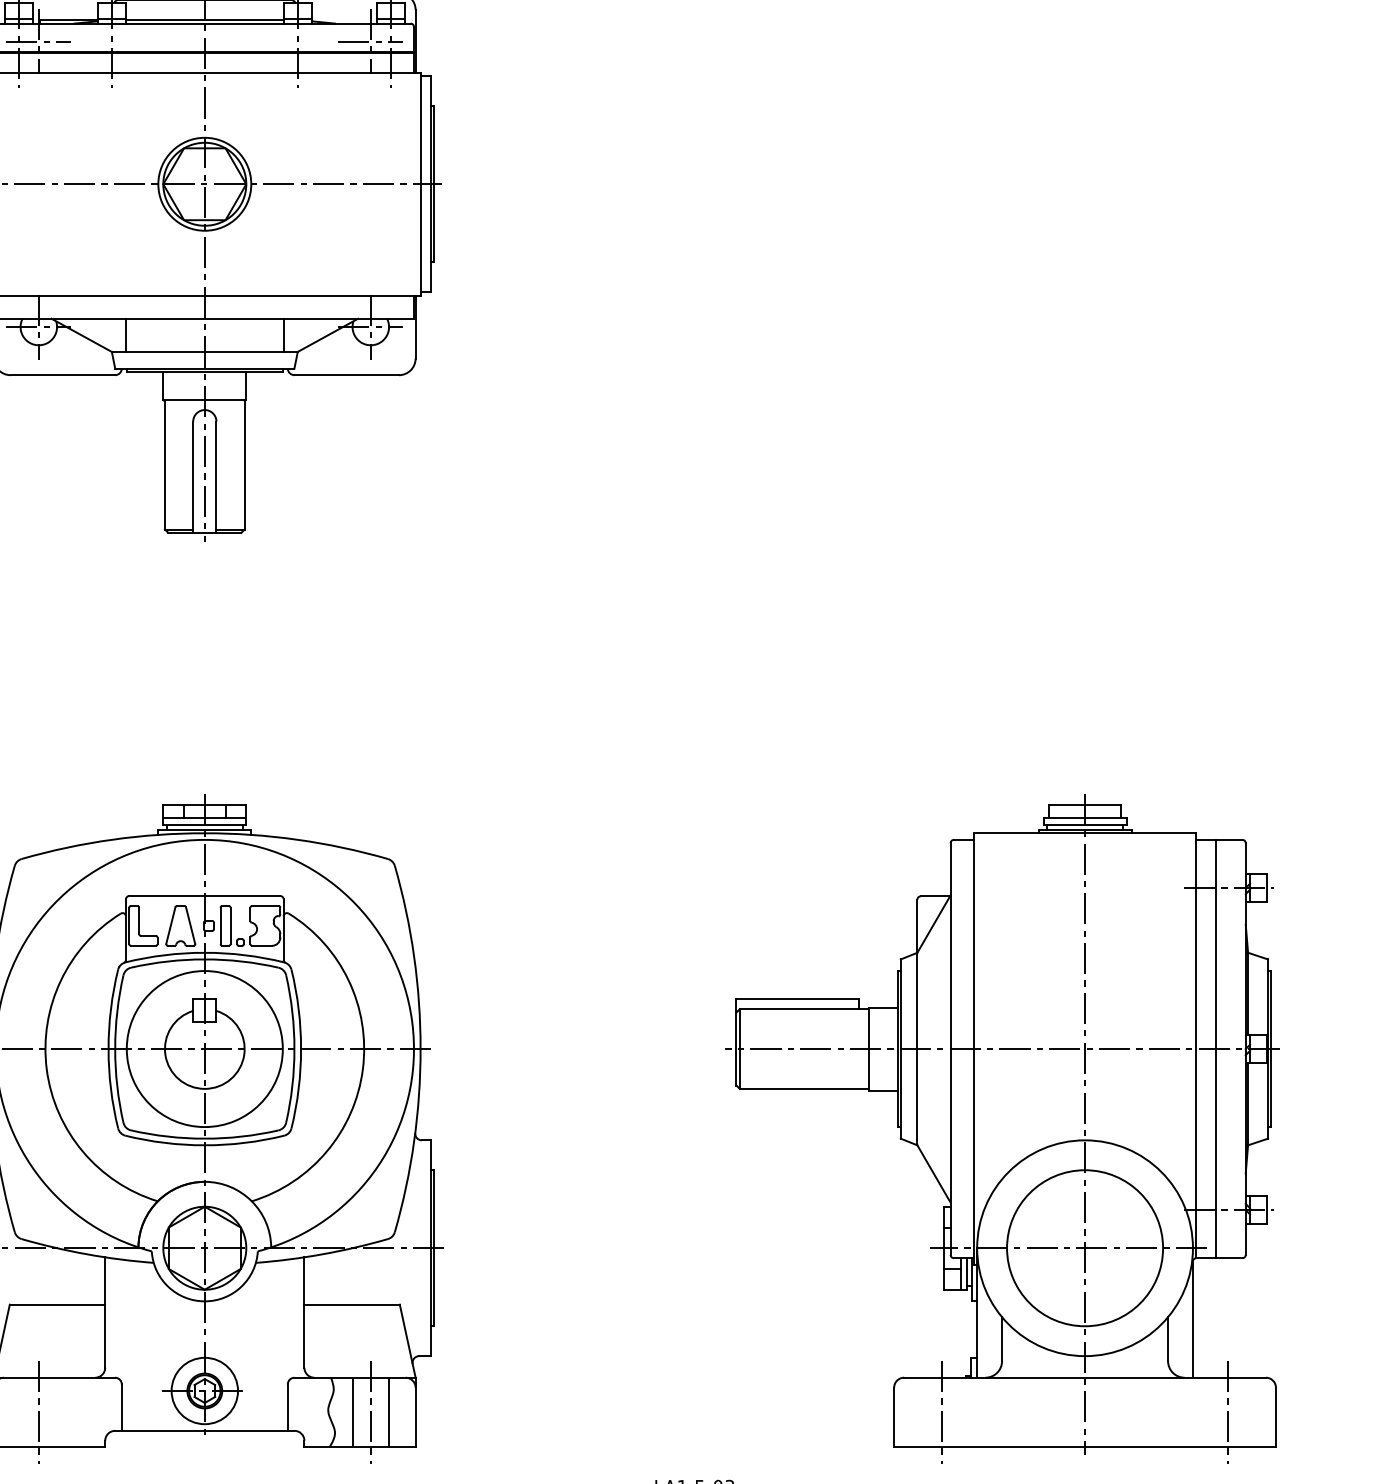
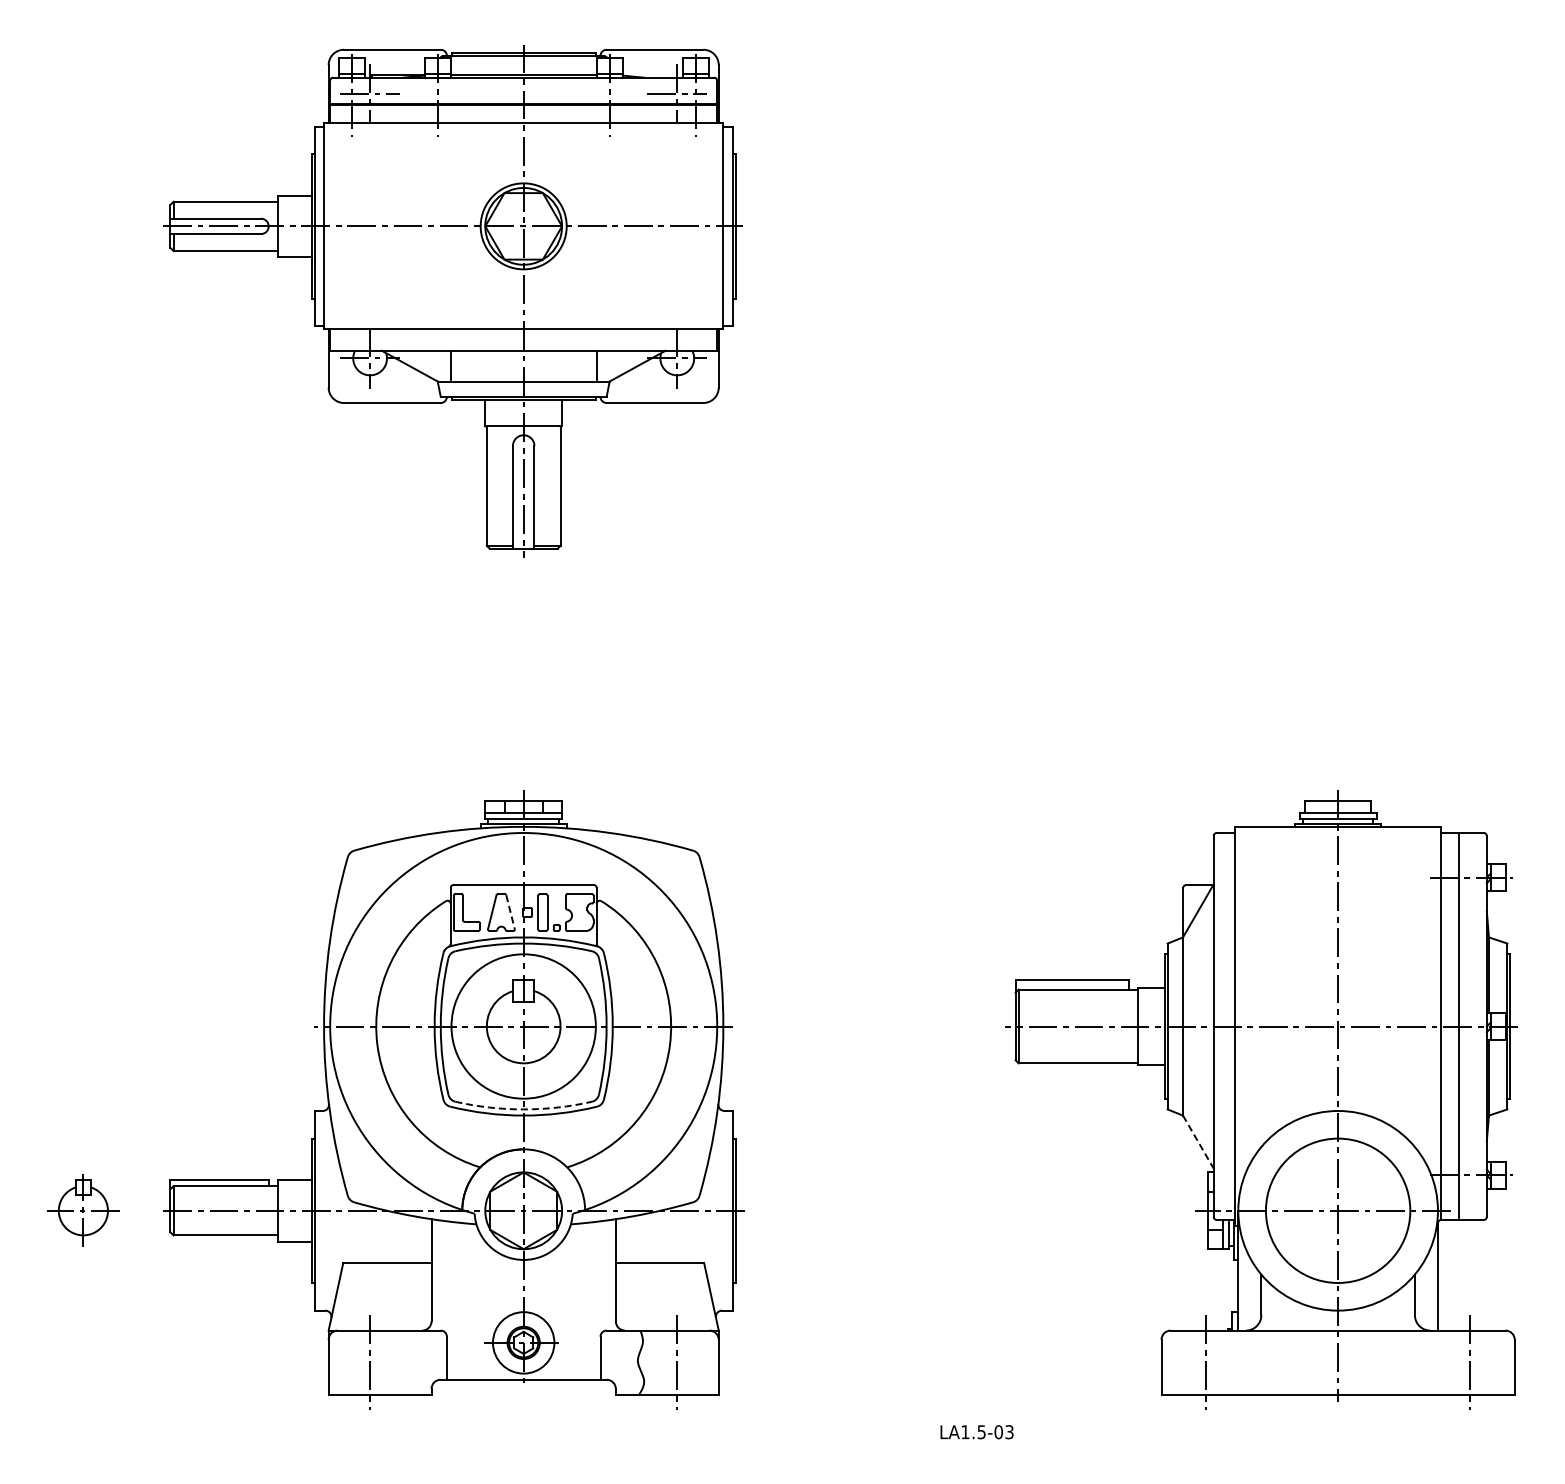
line: (190, 925) -> (510, 912), solid -> dashed
arc: (204, 1138) -> (523, 1109), solid -> dashed
line: (934, 1174) -> (1198, 1142), solid -> dashed
line: (352, 1412) -> (660, 1362), removed
line: (389, 1412) -> (694, 1362), removed

